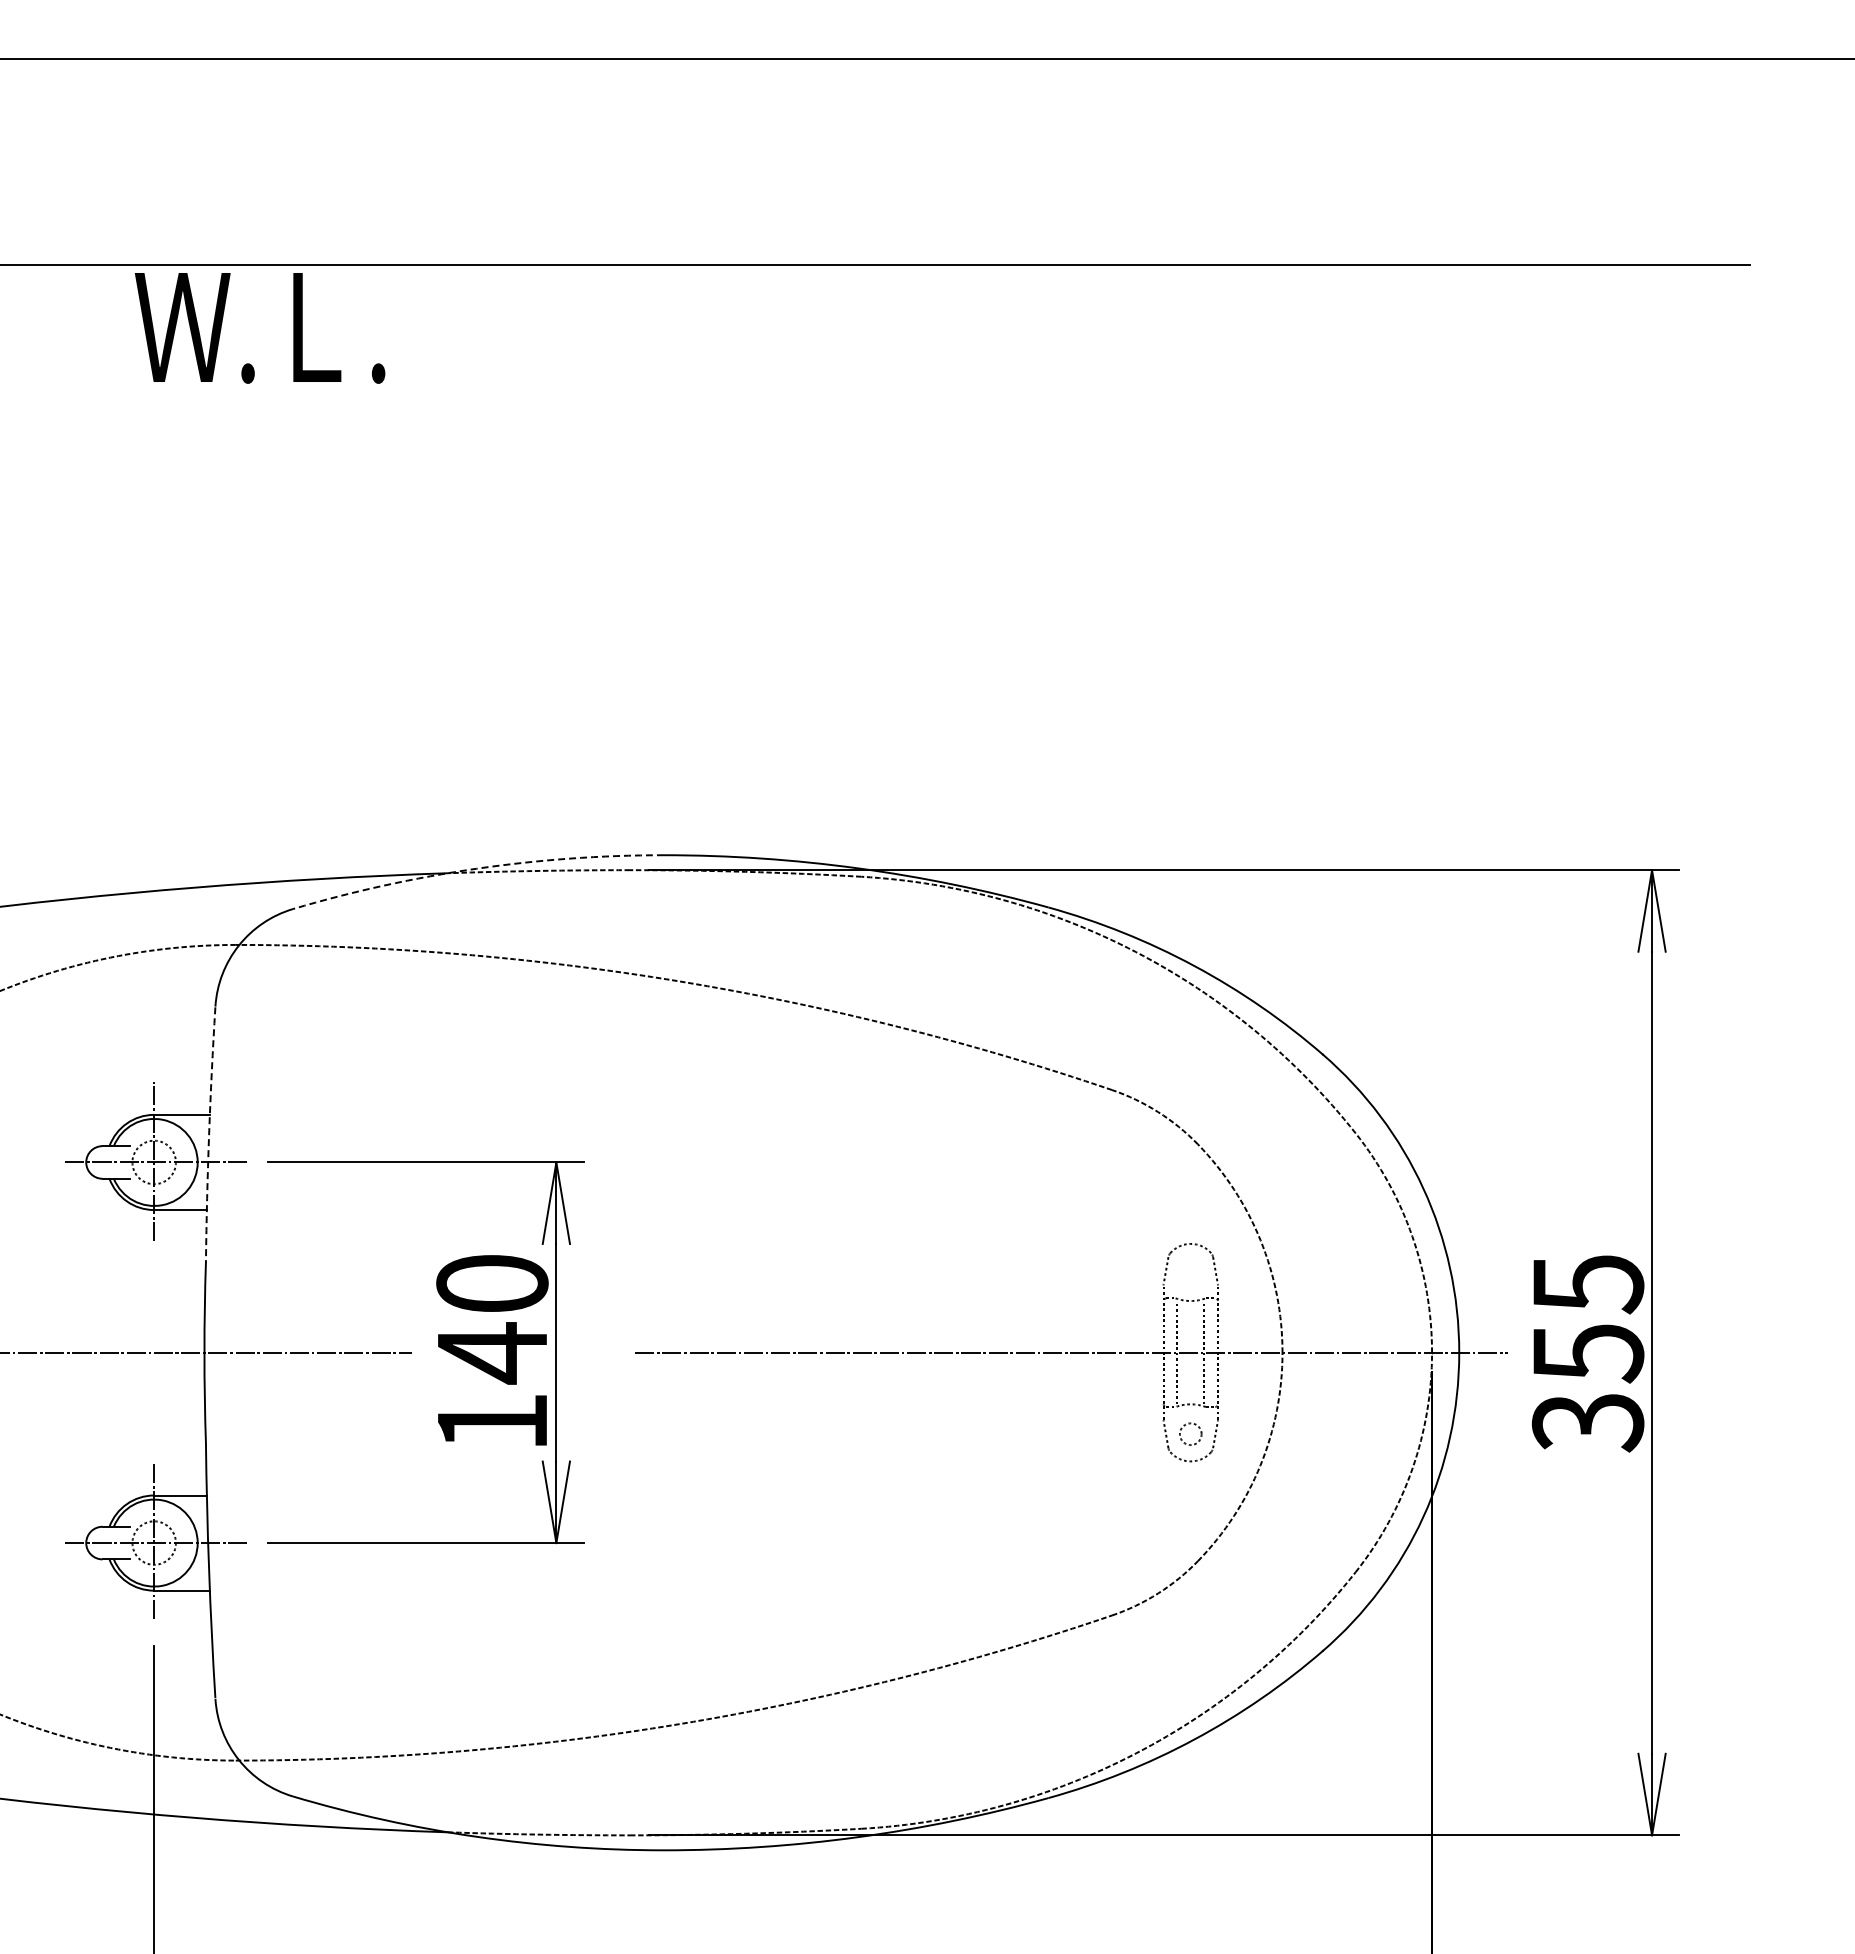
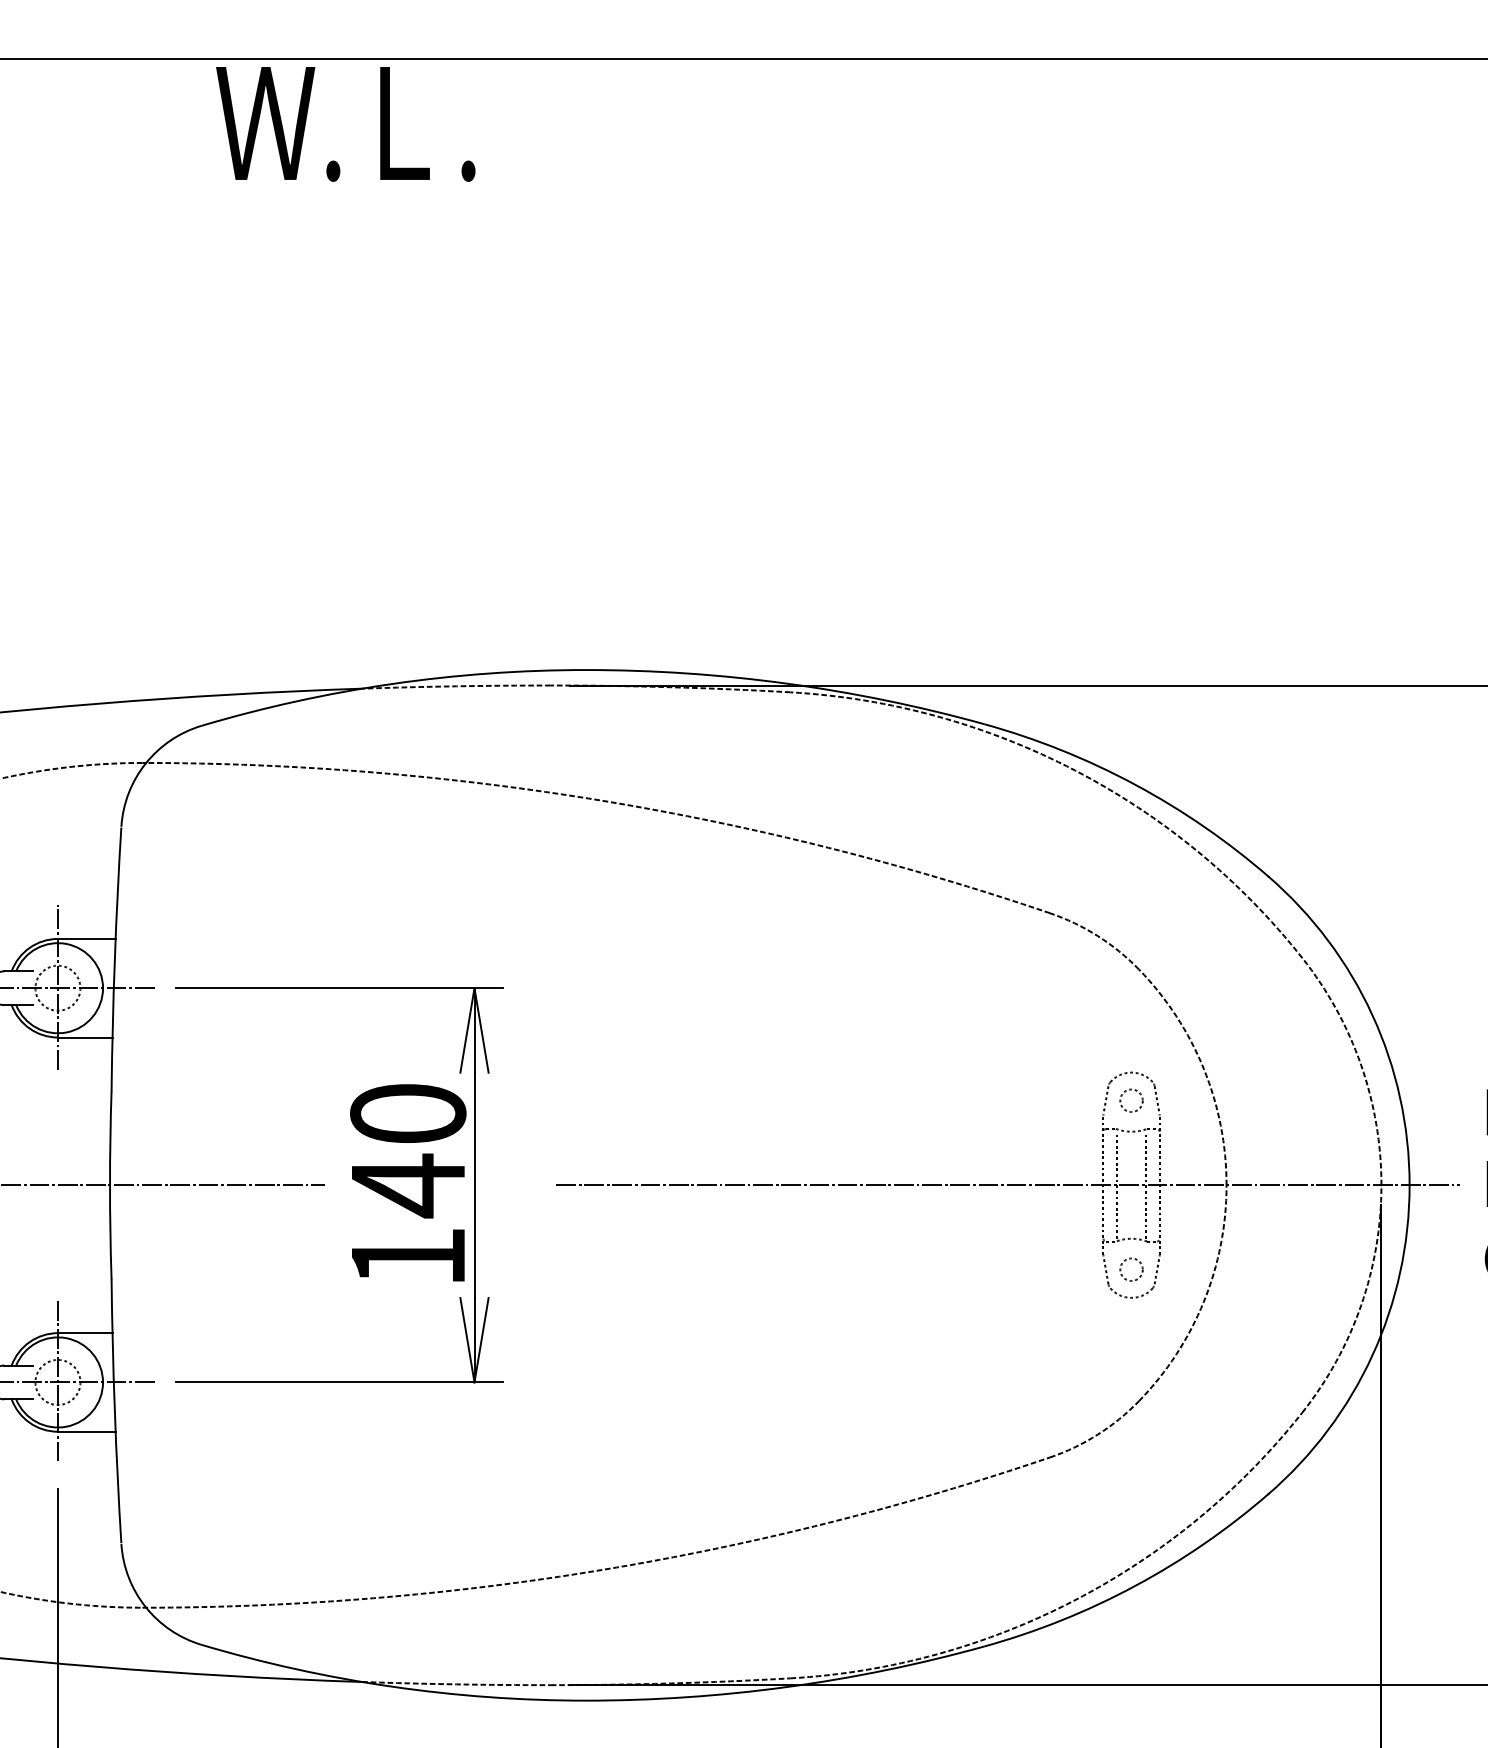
text: (259, 328) -> (345, 124), moved
arc: (476, 868) -> (391, 683), dashed -> solid
arc: (209, 1134) -> (115, 959), dashed -> solid
circle: (1190, 1270) -> (1131, 1100), added

